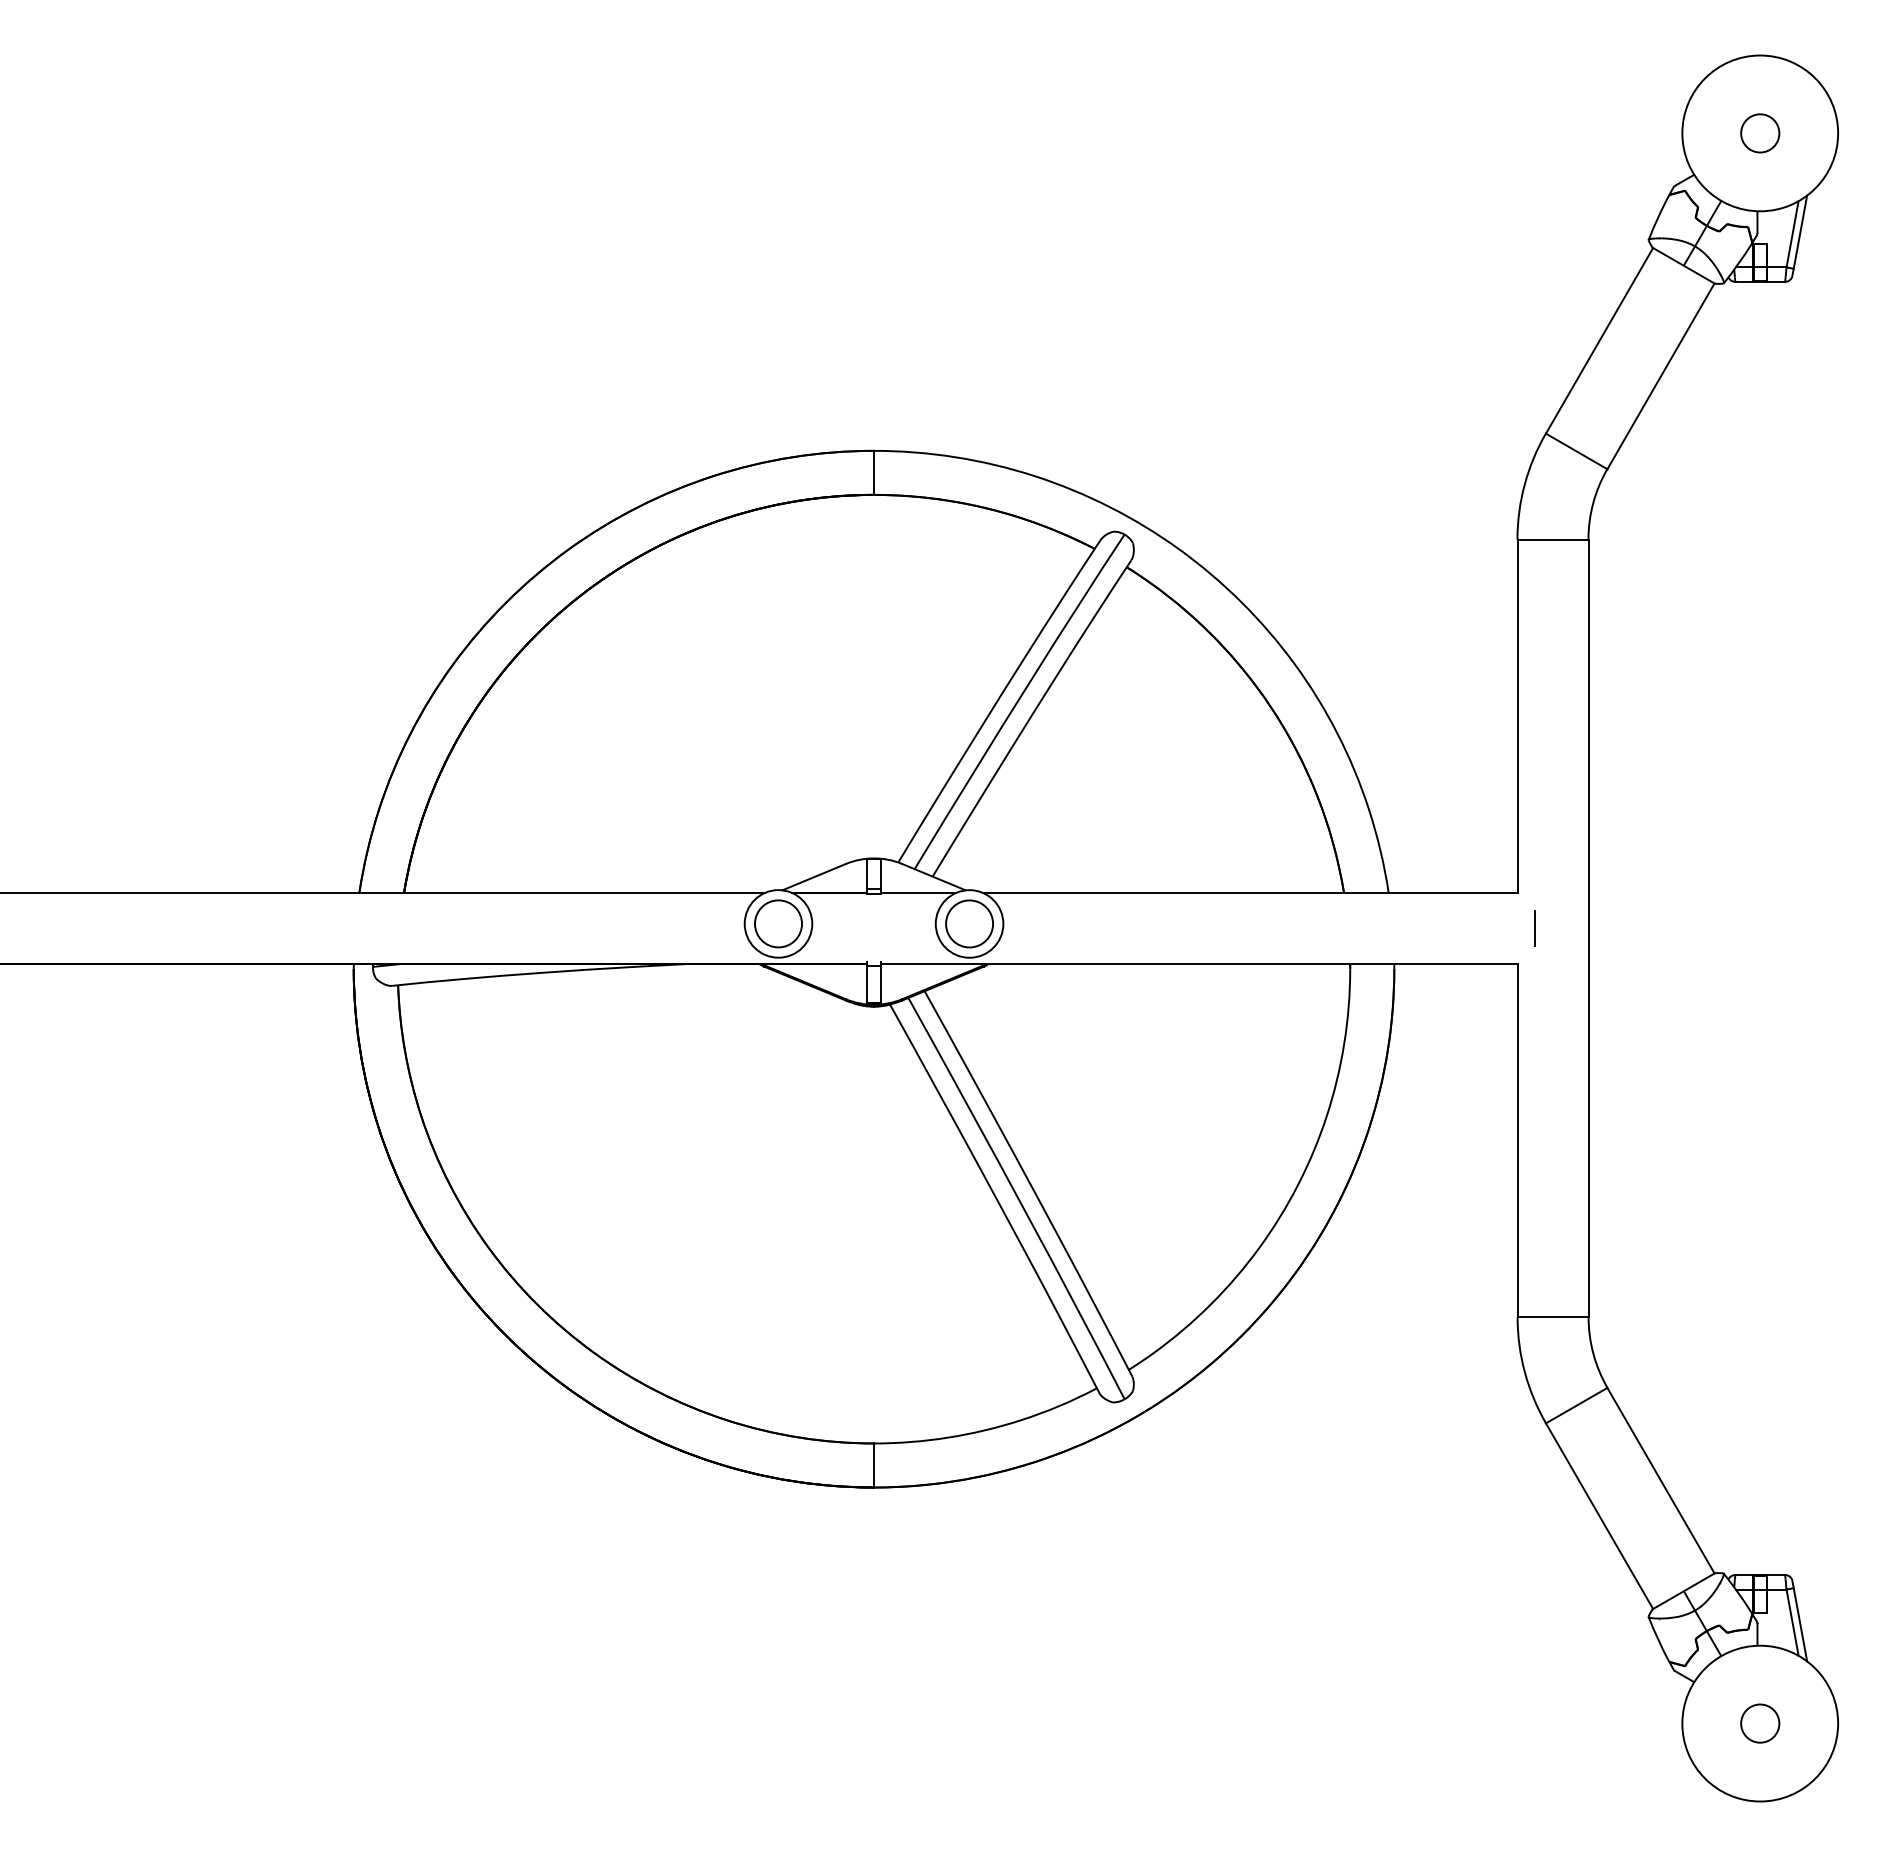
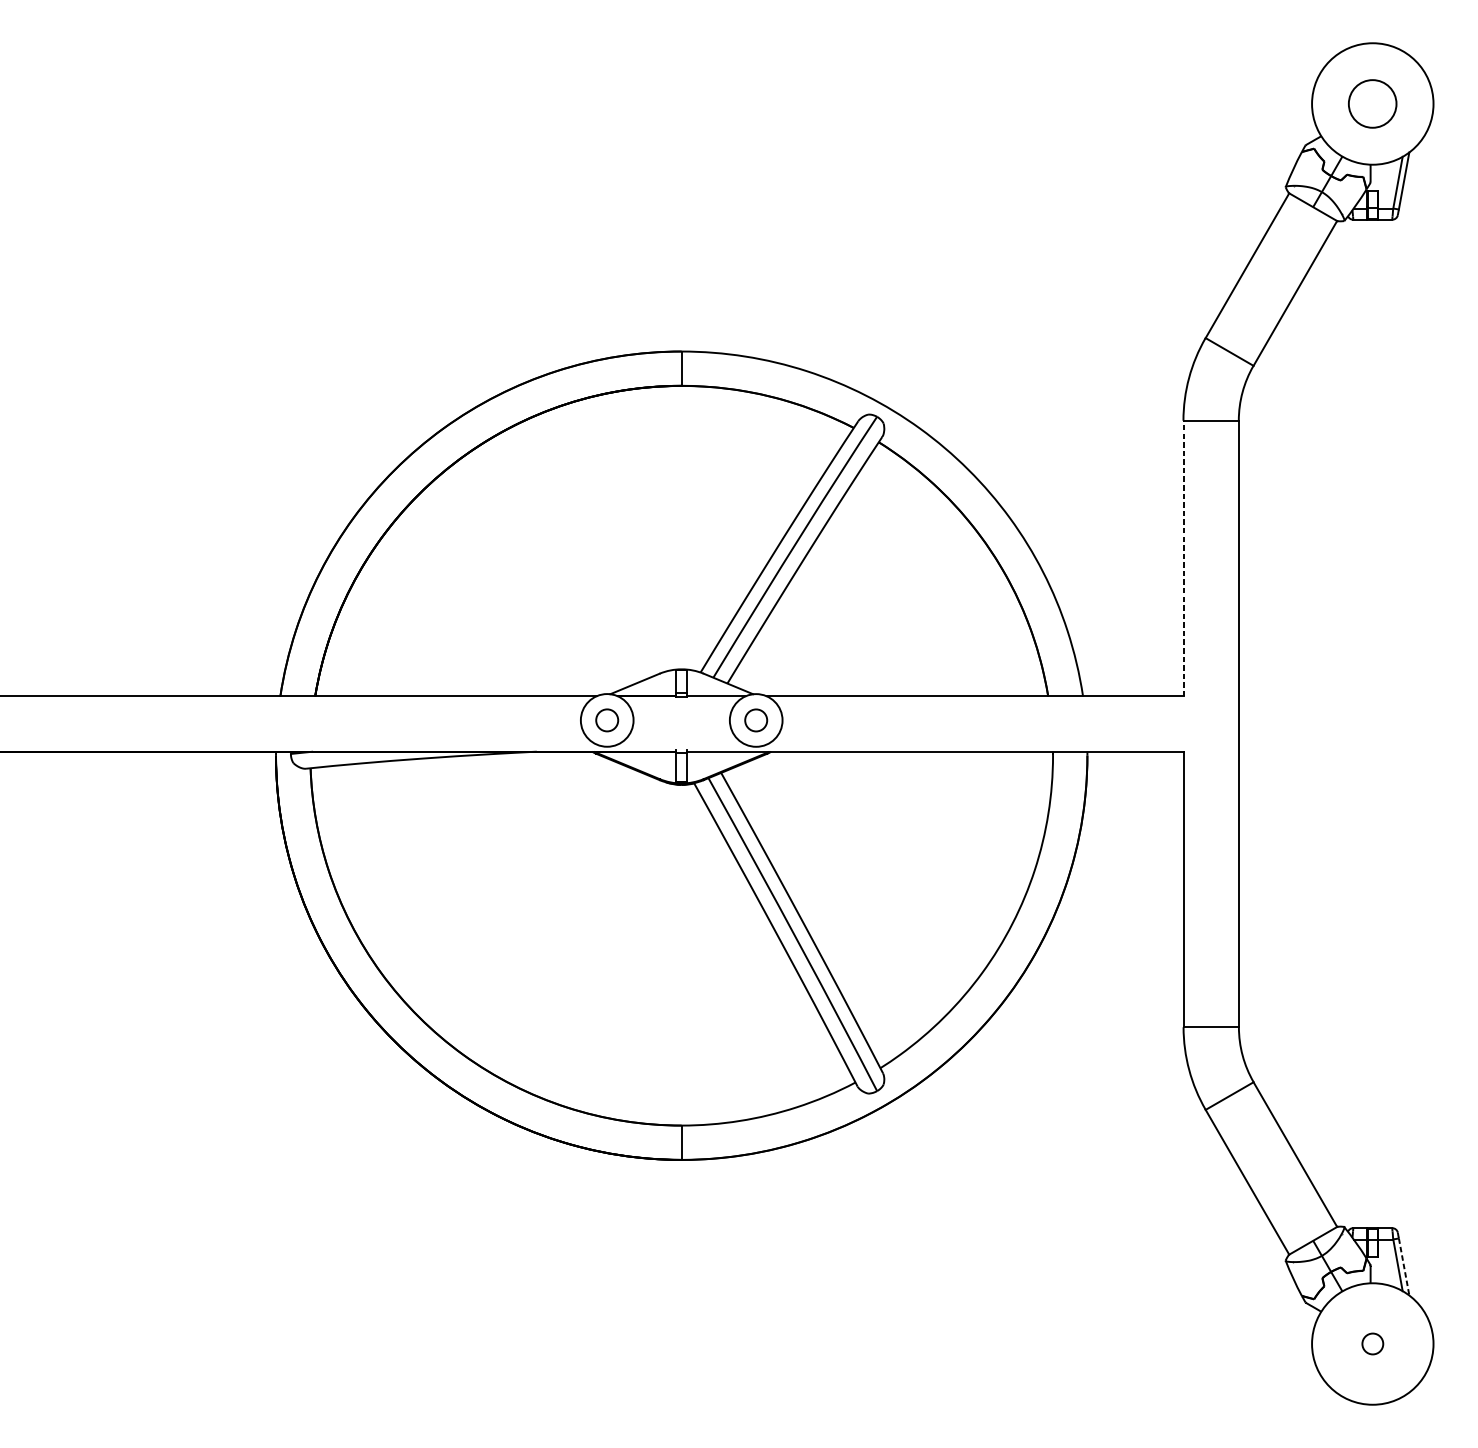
circle: (1760, 133) -> (1372, 104), size x1.6
line: (1517, 716) -> (1183, 558), solid -> dashed
circle: (778, 923) -> (607, 720), size x0.6
circle: (969, 923) -> (756, 720), size x0.6
line: (1535, 928) -> (1197, 724), removed
line: (1800, 1625) -> (1404, 1267), solid -> dashed
circle: (1760, 1723) -> (1372, 1343), size x0.7

